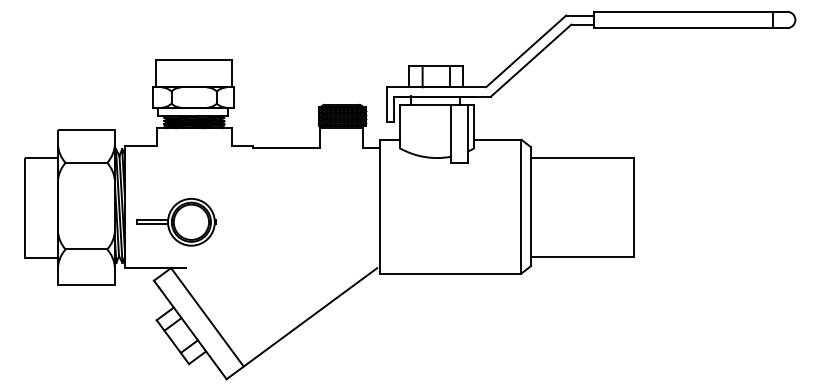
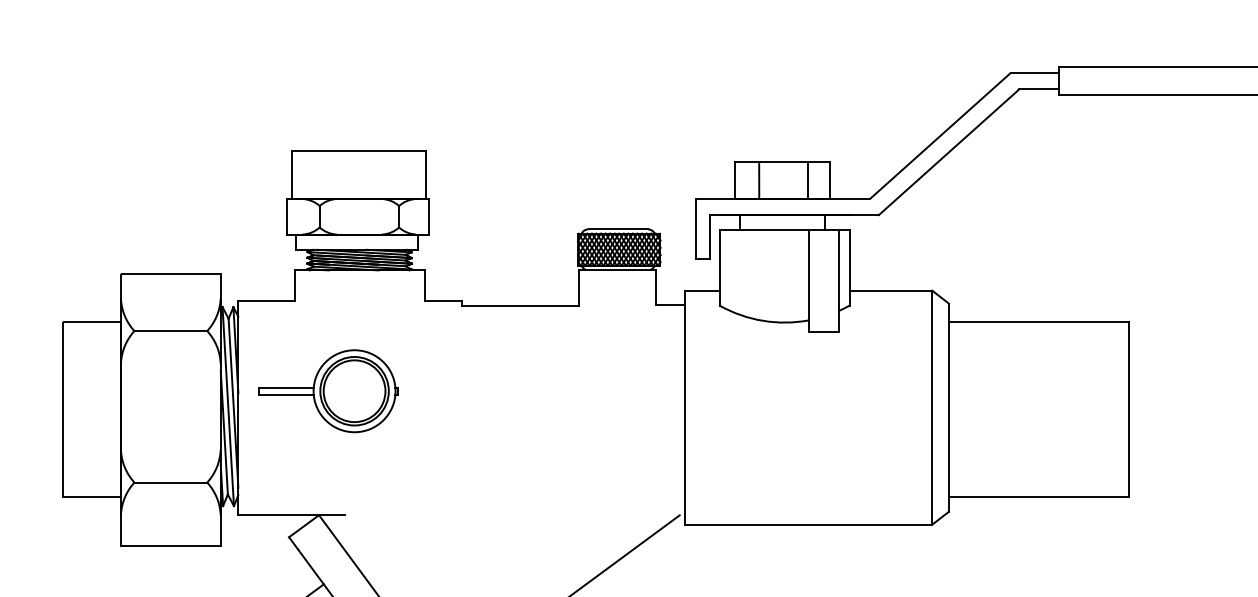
part: (176, 222) -> (328, 391), moved

